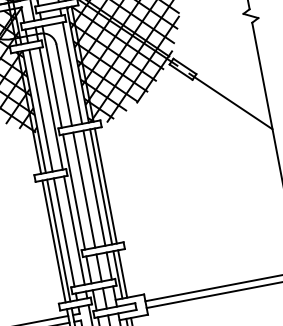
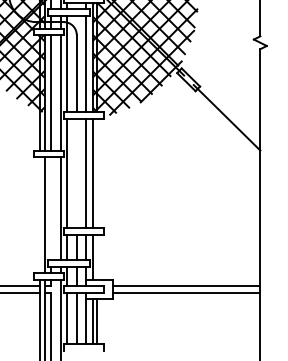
line: (106, 186) -> (97, 173), removed
line: (83, 190) -> (76, 173), removed
line: (63, 232) -> (50, 208), removed
line: (54, 241) -> (40, 215), removed
line: (122, 273) -> (97, 256), removed

